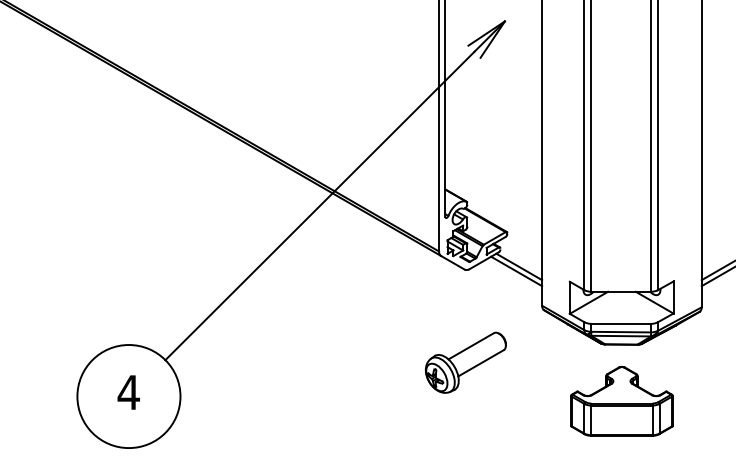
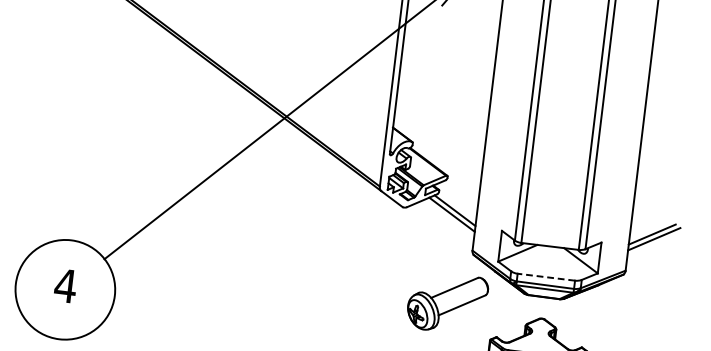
line: (621, 323) -> (546, 276), solid -> dashed
part: (465, 362) -> (447, 302), moved

